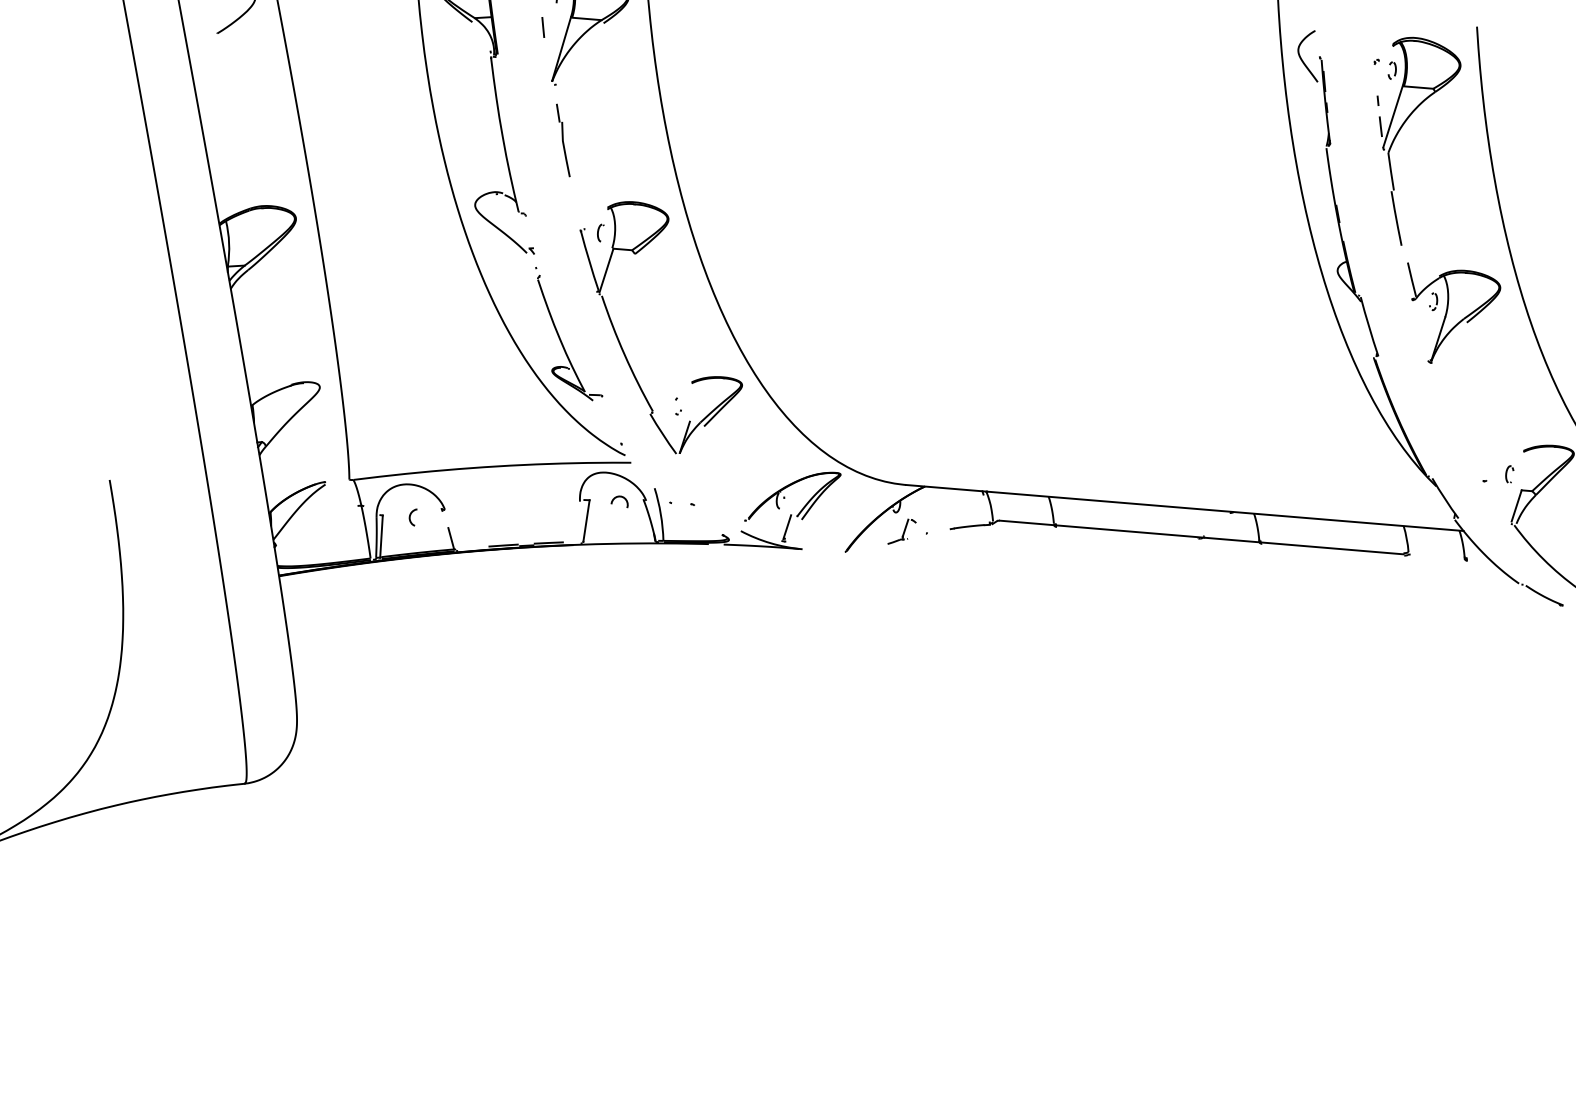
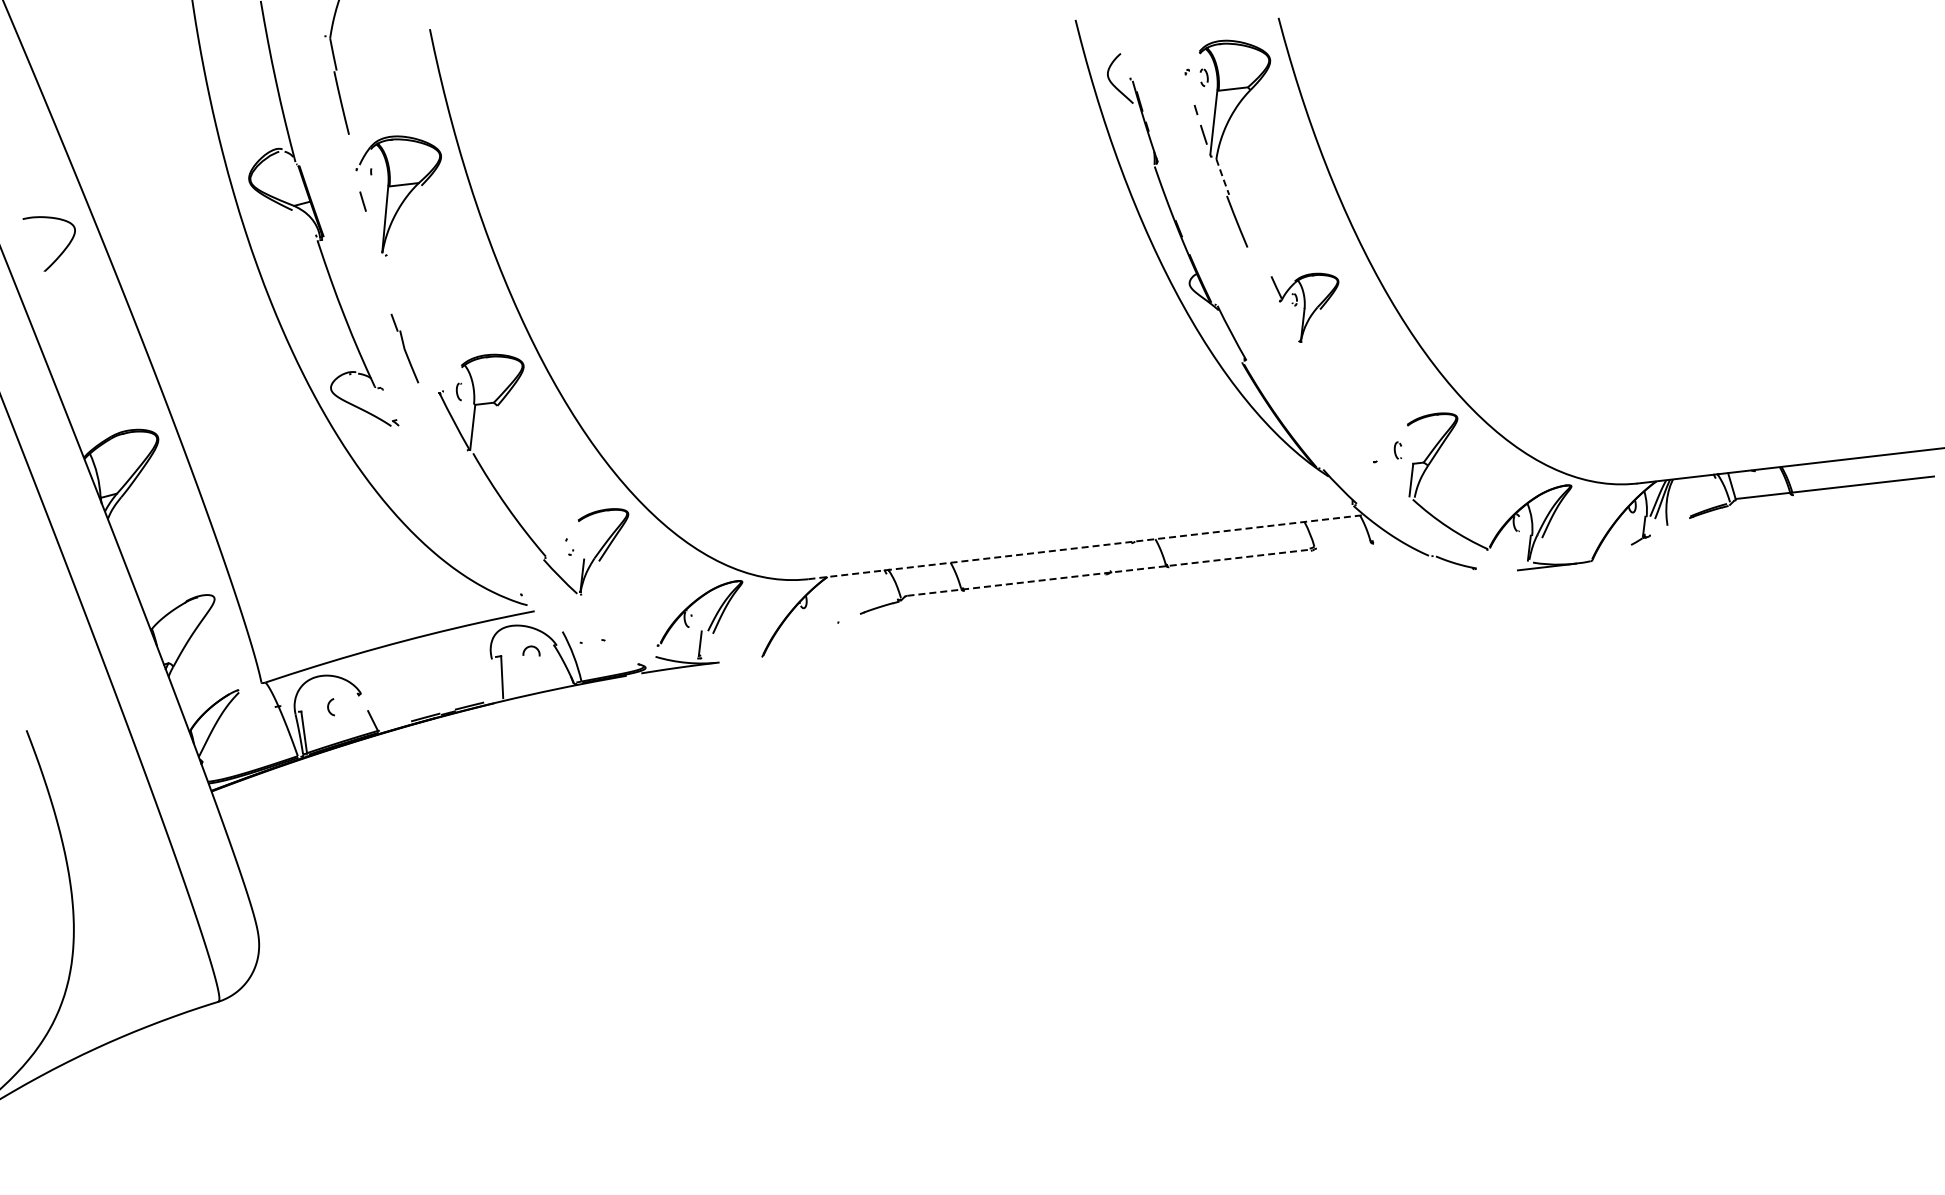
part: (562, 140) -> (404, 348), moved
line: (1390, 172) -> (1222, 177), solid -> dashed
part: (1445, 315) -> (1304, 307), size x0.7
part: (560, 336) -> (440, 501), removed
line: (1184, 508) -> (1086, 547), solid -> dashed
part: (901, 532) -> (813, 626), removed
line: (1201, 537) -> (1108, 572), solid -> dashed

